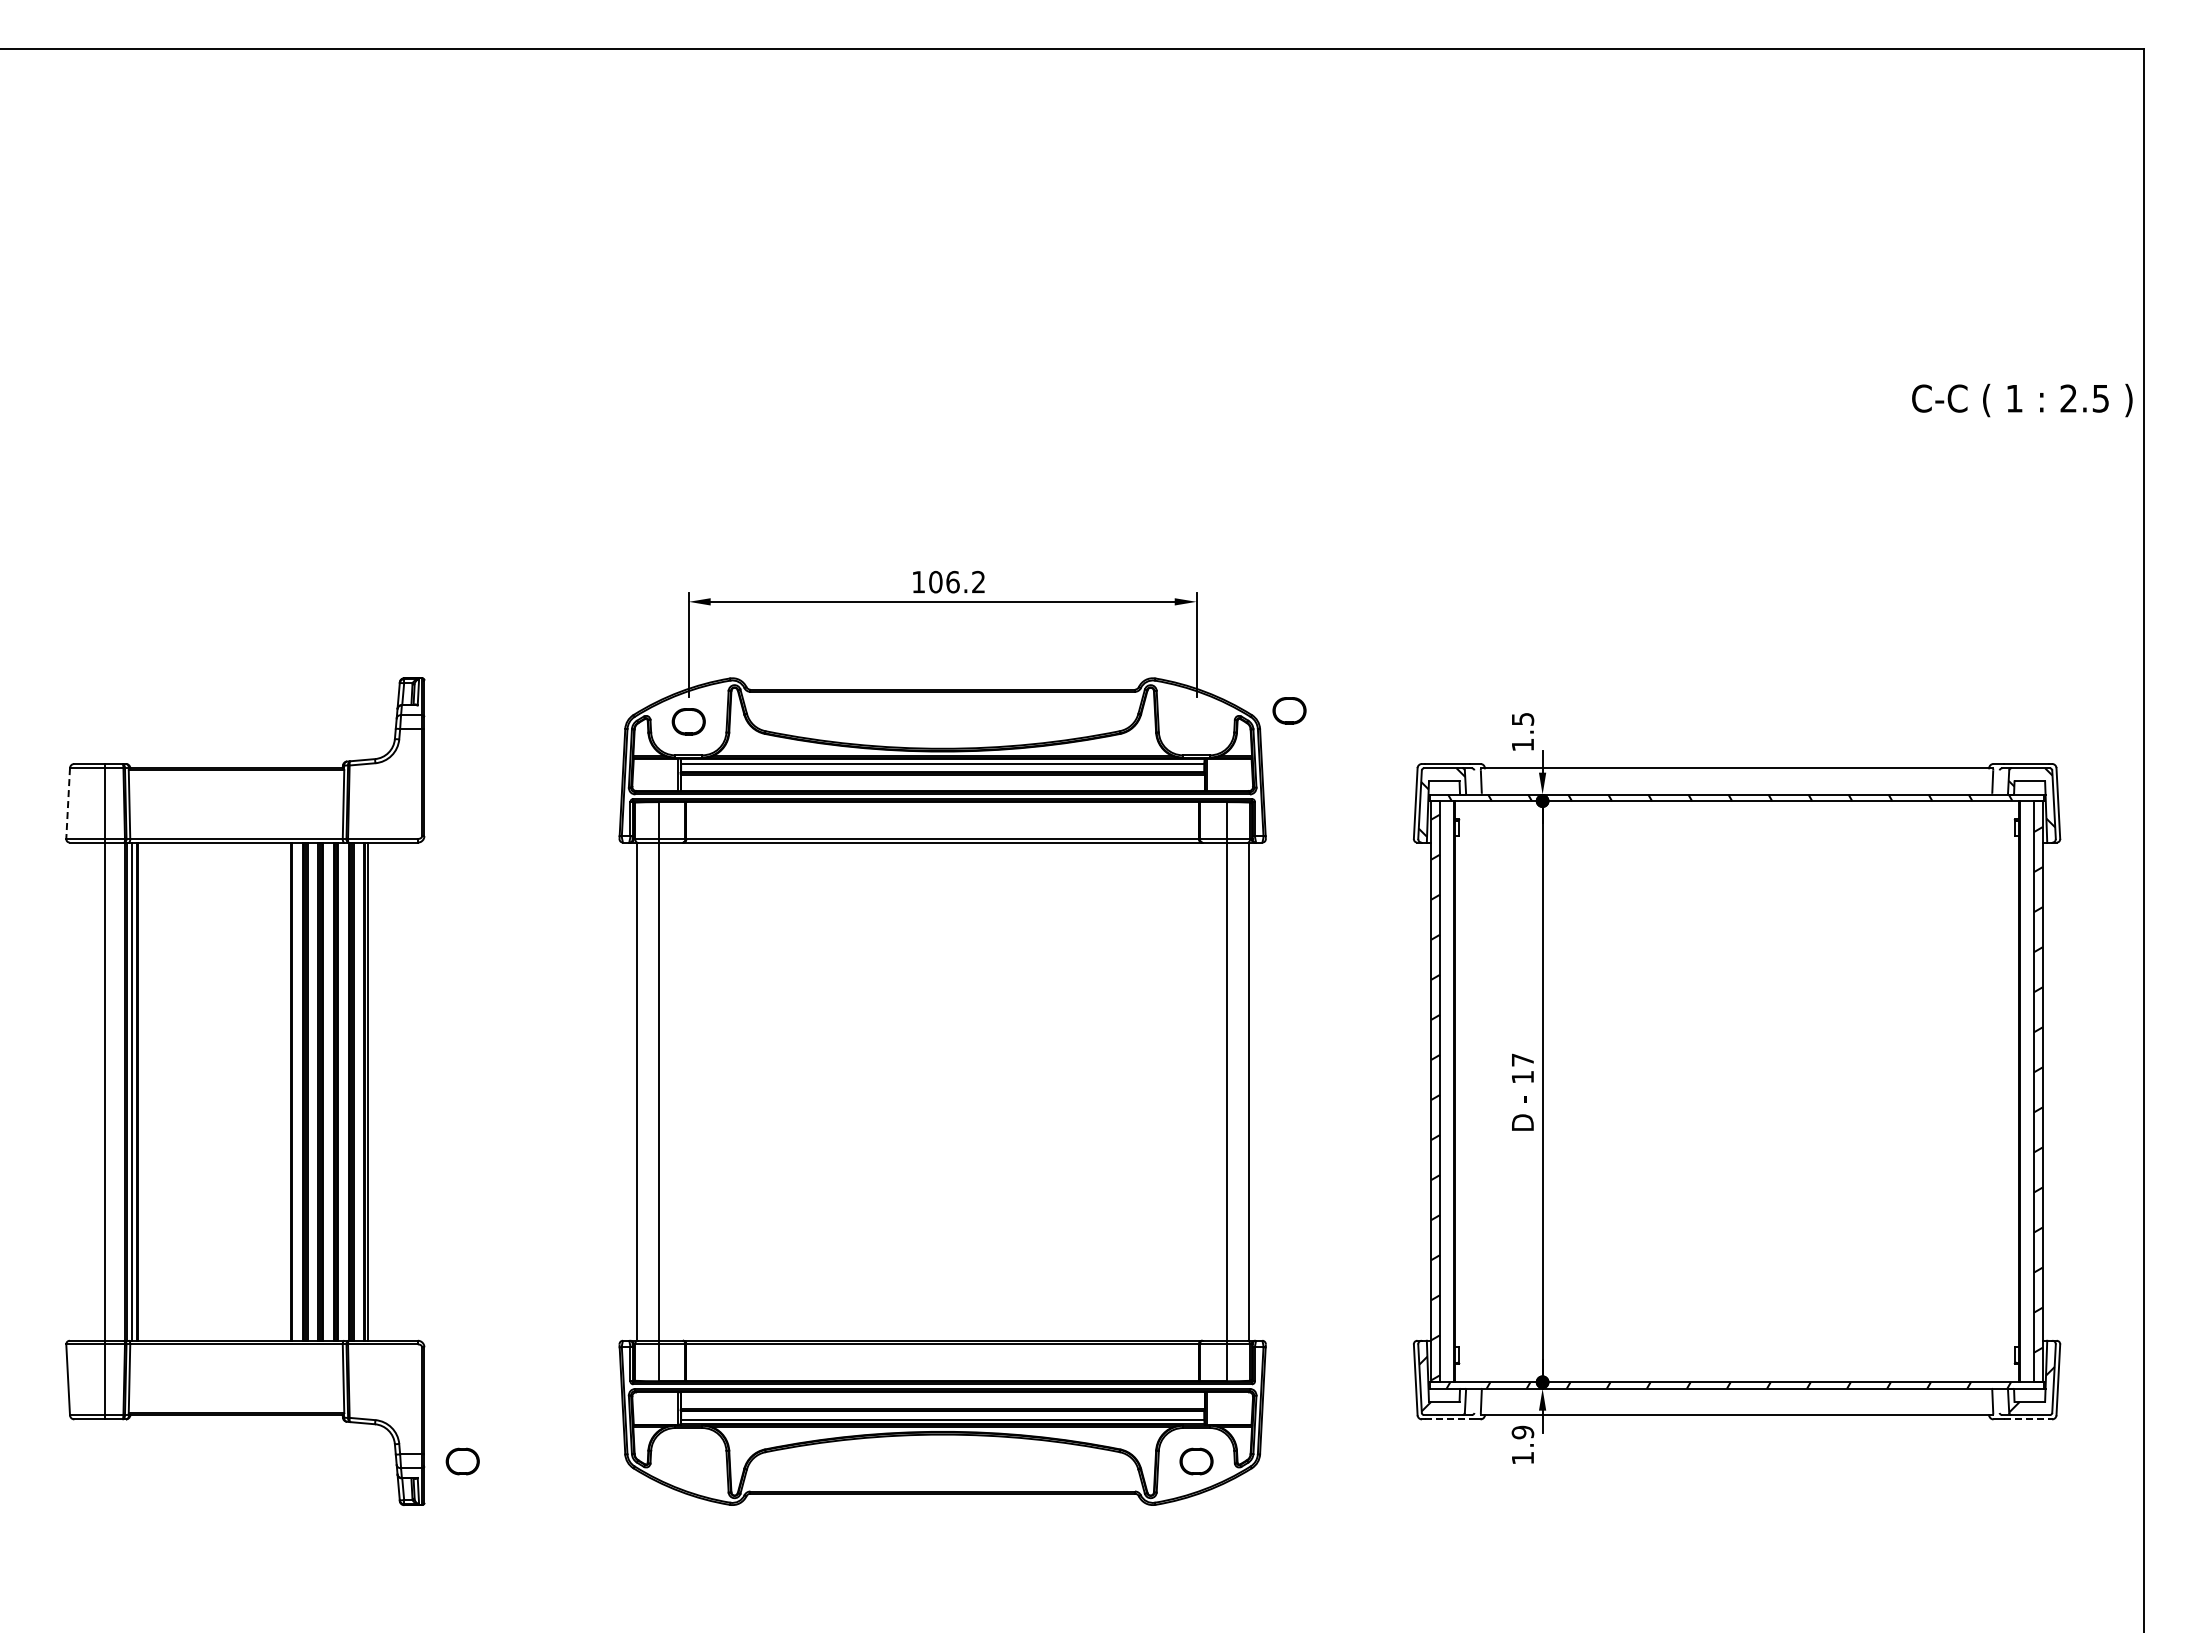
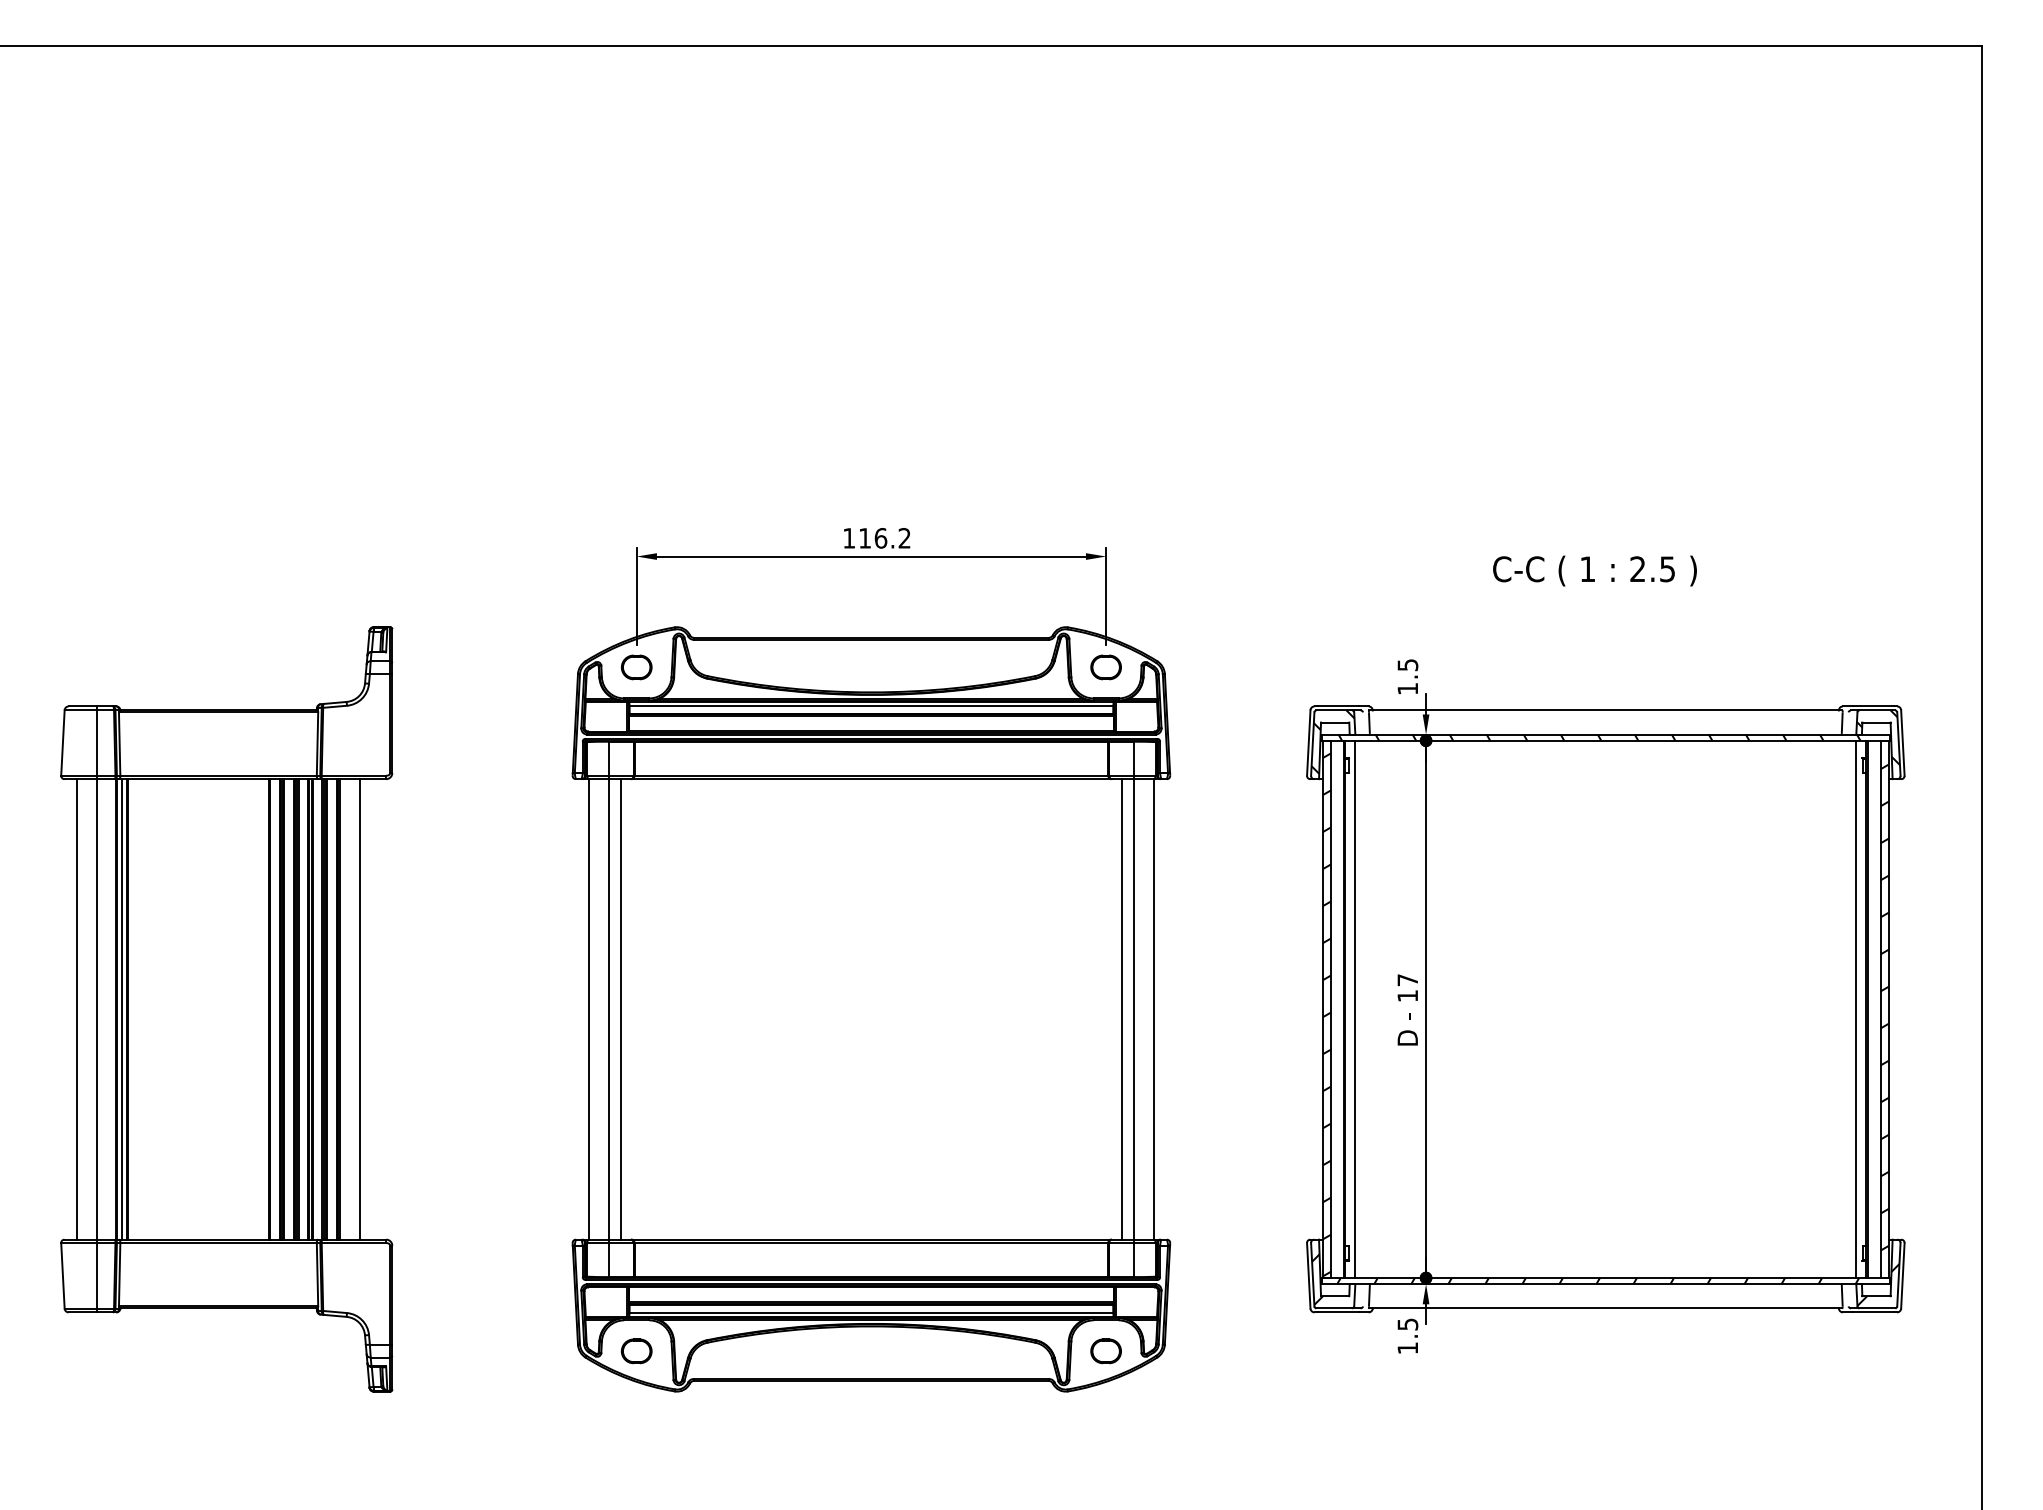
text: (2022, 400) -> (1595, 571), moved
text: (935, 581) -> (864, 537), 106.2 -> 116.2
part: (1289, 710) -> (1106, 667), moved
line: (68, 804) -> (63, 743), dashed -> solid
line: (83, 1091) -> (77, 1009), added
line: (389, 1091) -> (360, 1009), added
line: (671, 1091) -> (620, 1009), added
line: (1213, 1091) -> (1121, 1009), added
line: (1466, 1091) -> (1355, 1009), added
line: (2007, 1091) -> (1855, 1009), added
line: (1448, 1419) -> (1339, 1312), dashed -> solid
line: (2026, 1419) -> (1873, 1312), dashed -> solid
text: (1522, 1432) -> (1407, 1324), 1.9 -> 1.5
part: (462, 1461) -> (636, 1351), moved

